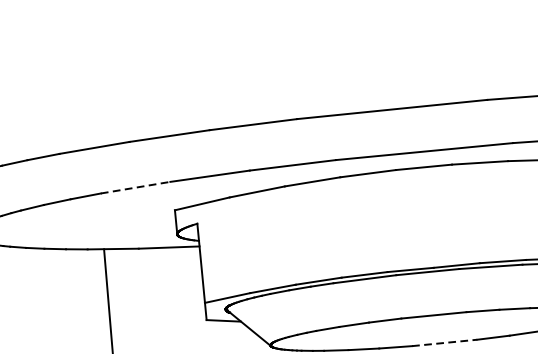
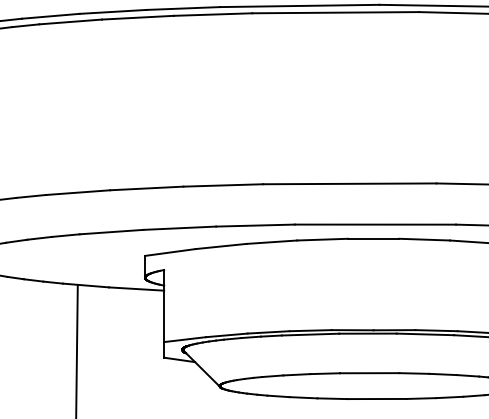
line: (135, 188) -> (111, 232), dashed -> solid
line: (445, 343) -> (377, 399), dashed -> solid

